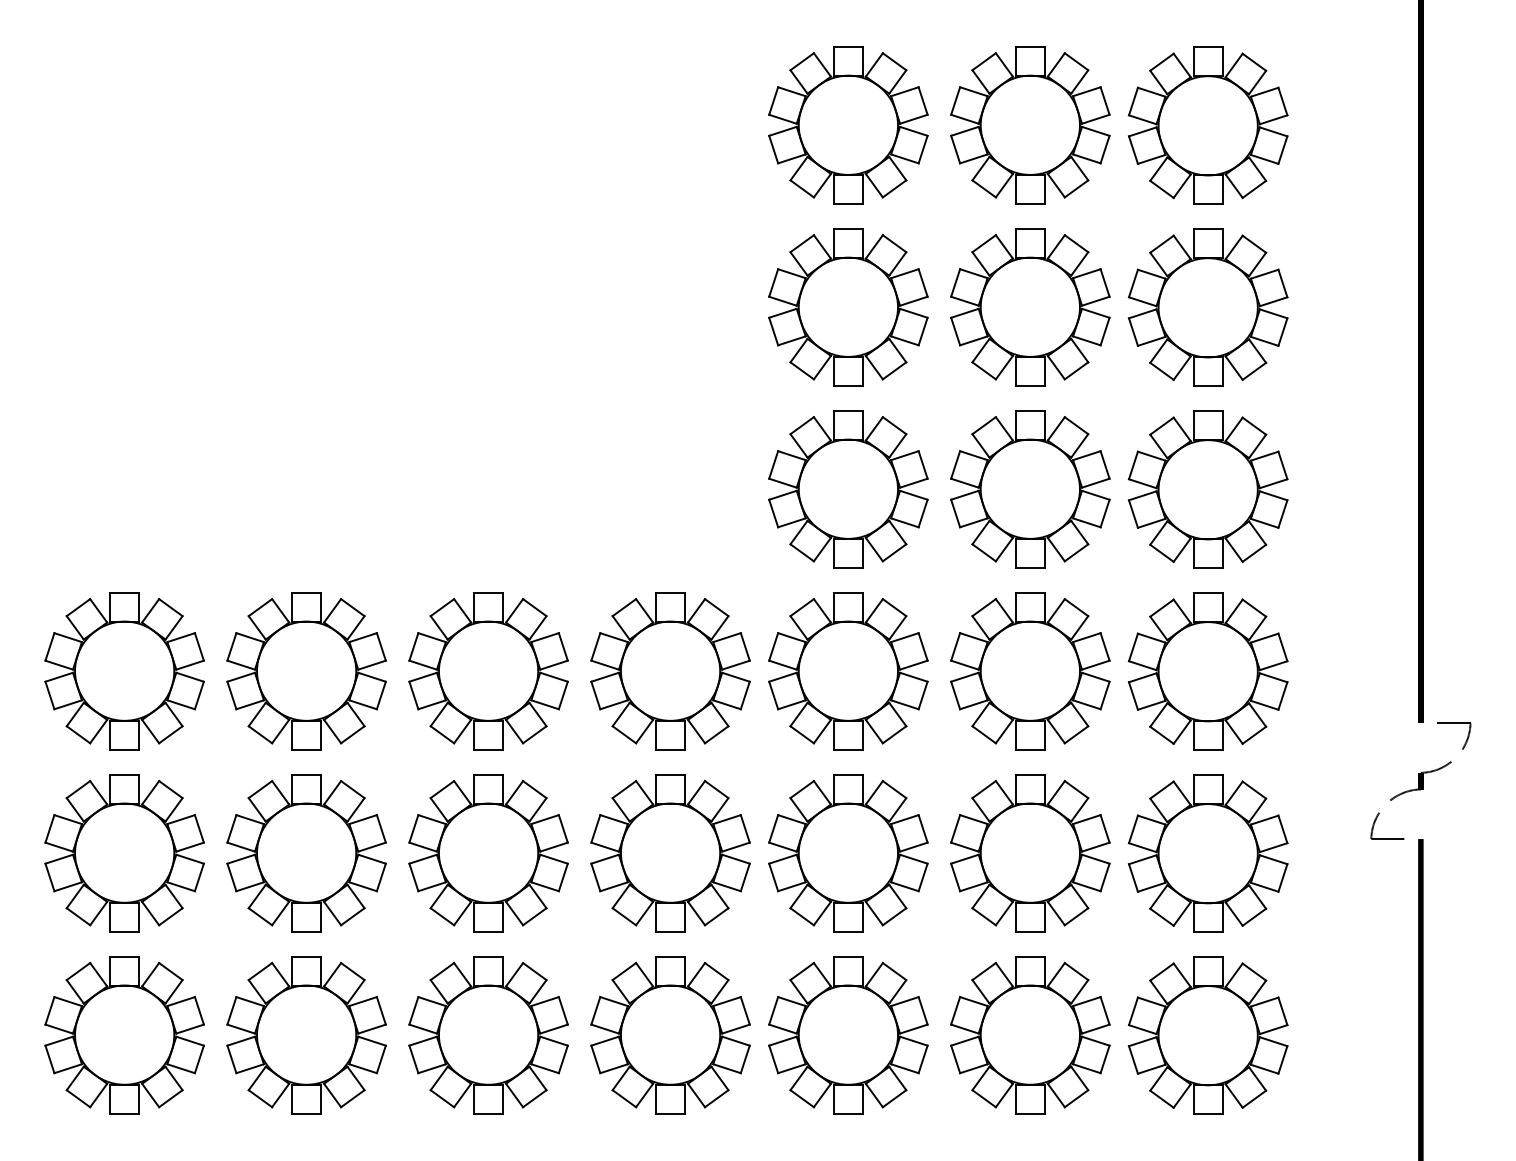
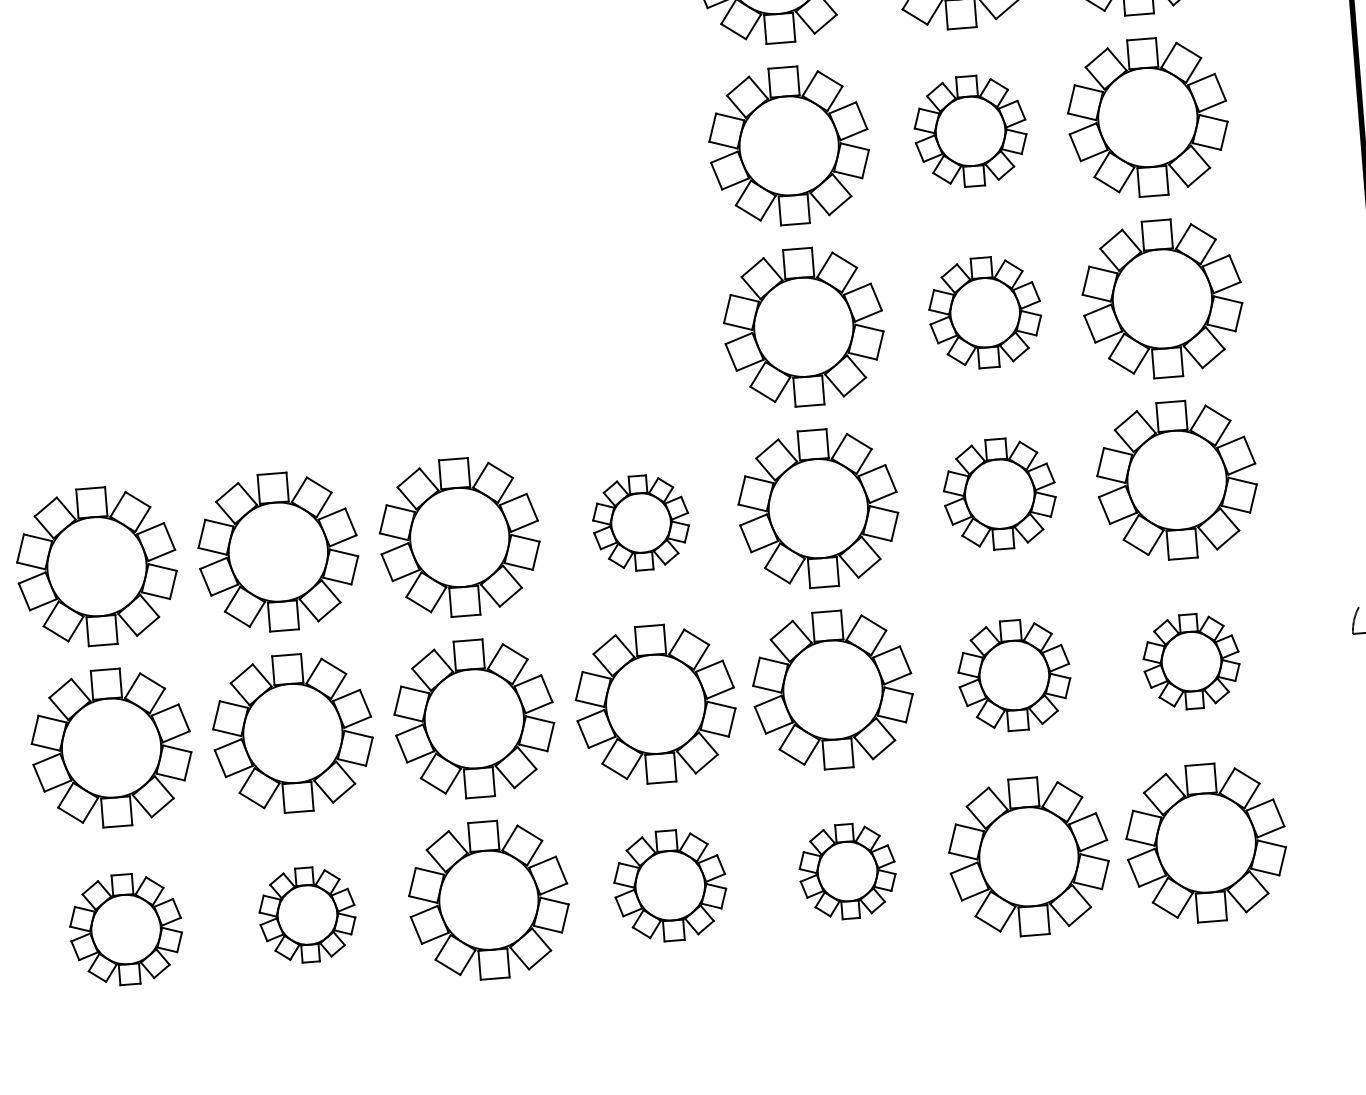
part: (1030, 307) -> (970, 131), size x0.7
part: (1030, 489) -> (985, 312), size x0.7
part: (670, 671) -> (641, 523), size x0.6
part: (1030, 671) -> (999, 494), size x0.7
part: (1030, 853) -> (1014, 675), size x0.7
part: (1207, 853) -> (1190, 661), size x0.6
part: (124, 1035) -> (126, 929), size x0.7
part: (306, 1035) -> (307, 915), size x0.6
part: (670, 1035) -> (670, 886), size x0.7
part: (848, 1035) -> (847, 871), size x0.6

